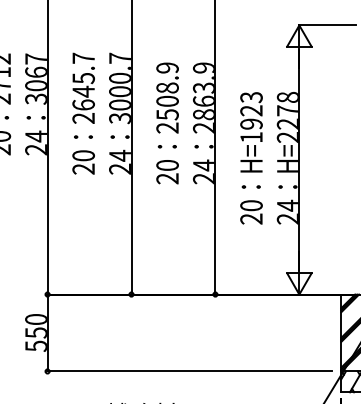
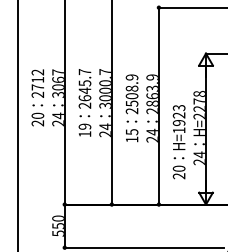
text: (250, 158) -> (178, 142), moved
text: (82, 162) -> (84, 130), 20 -> 19
text: (166, 171) -> (131, 135), 20 -> 15

